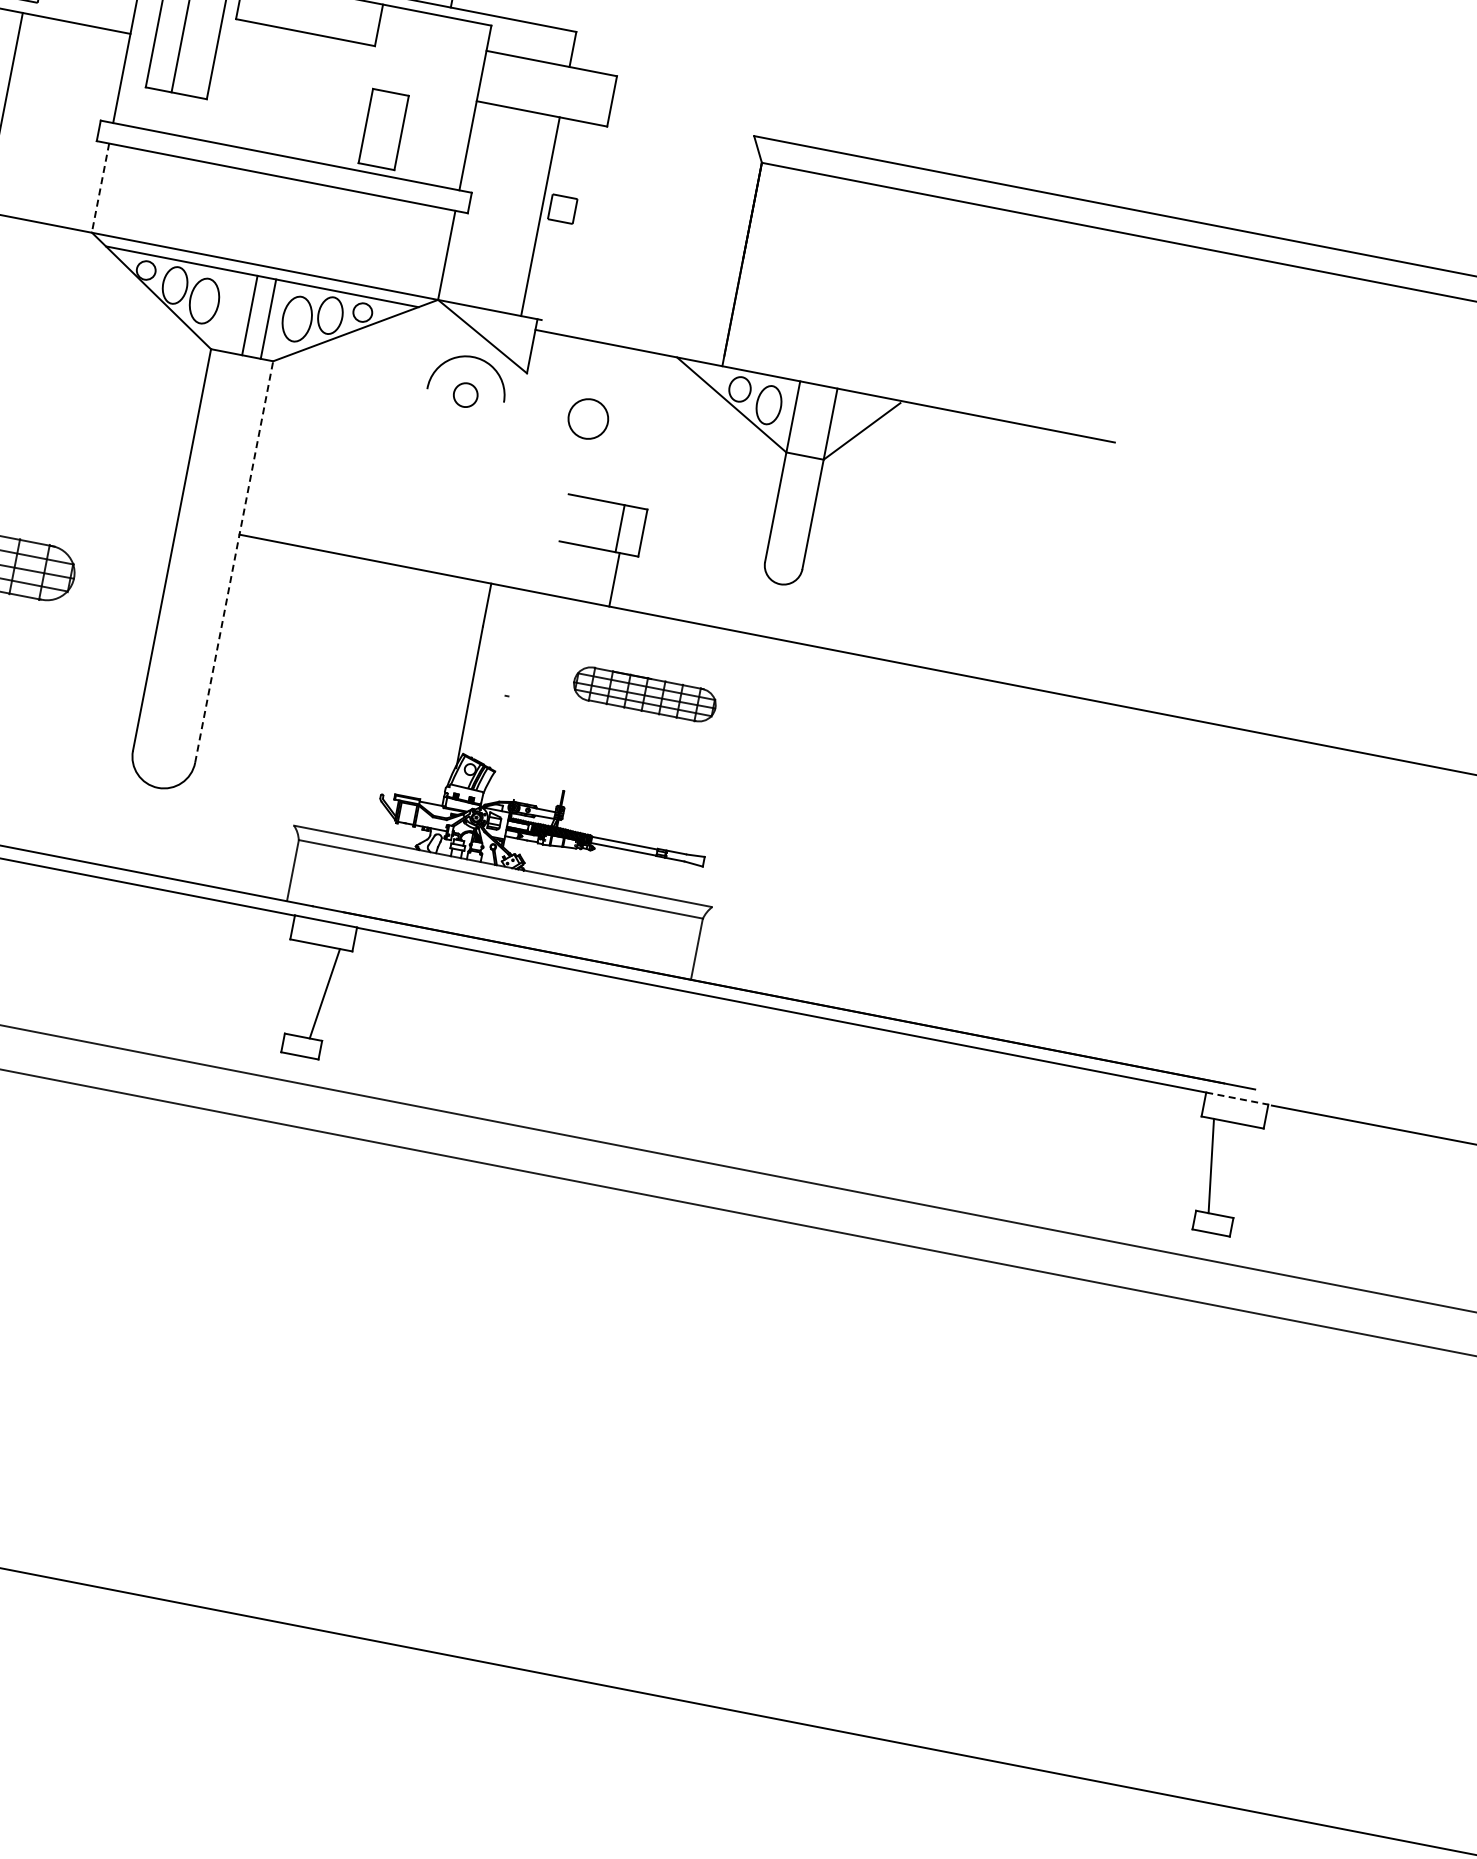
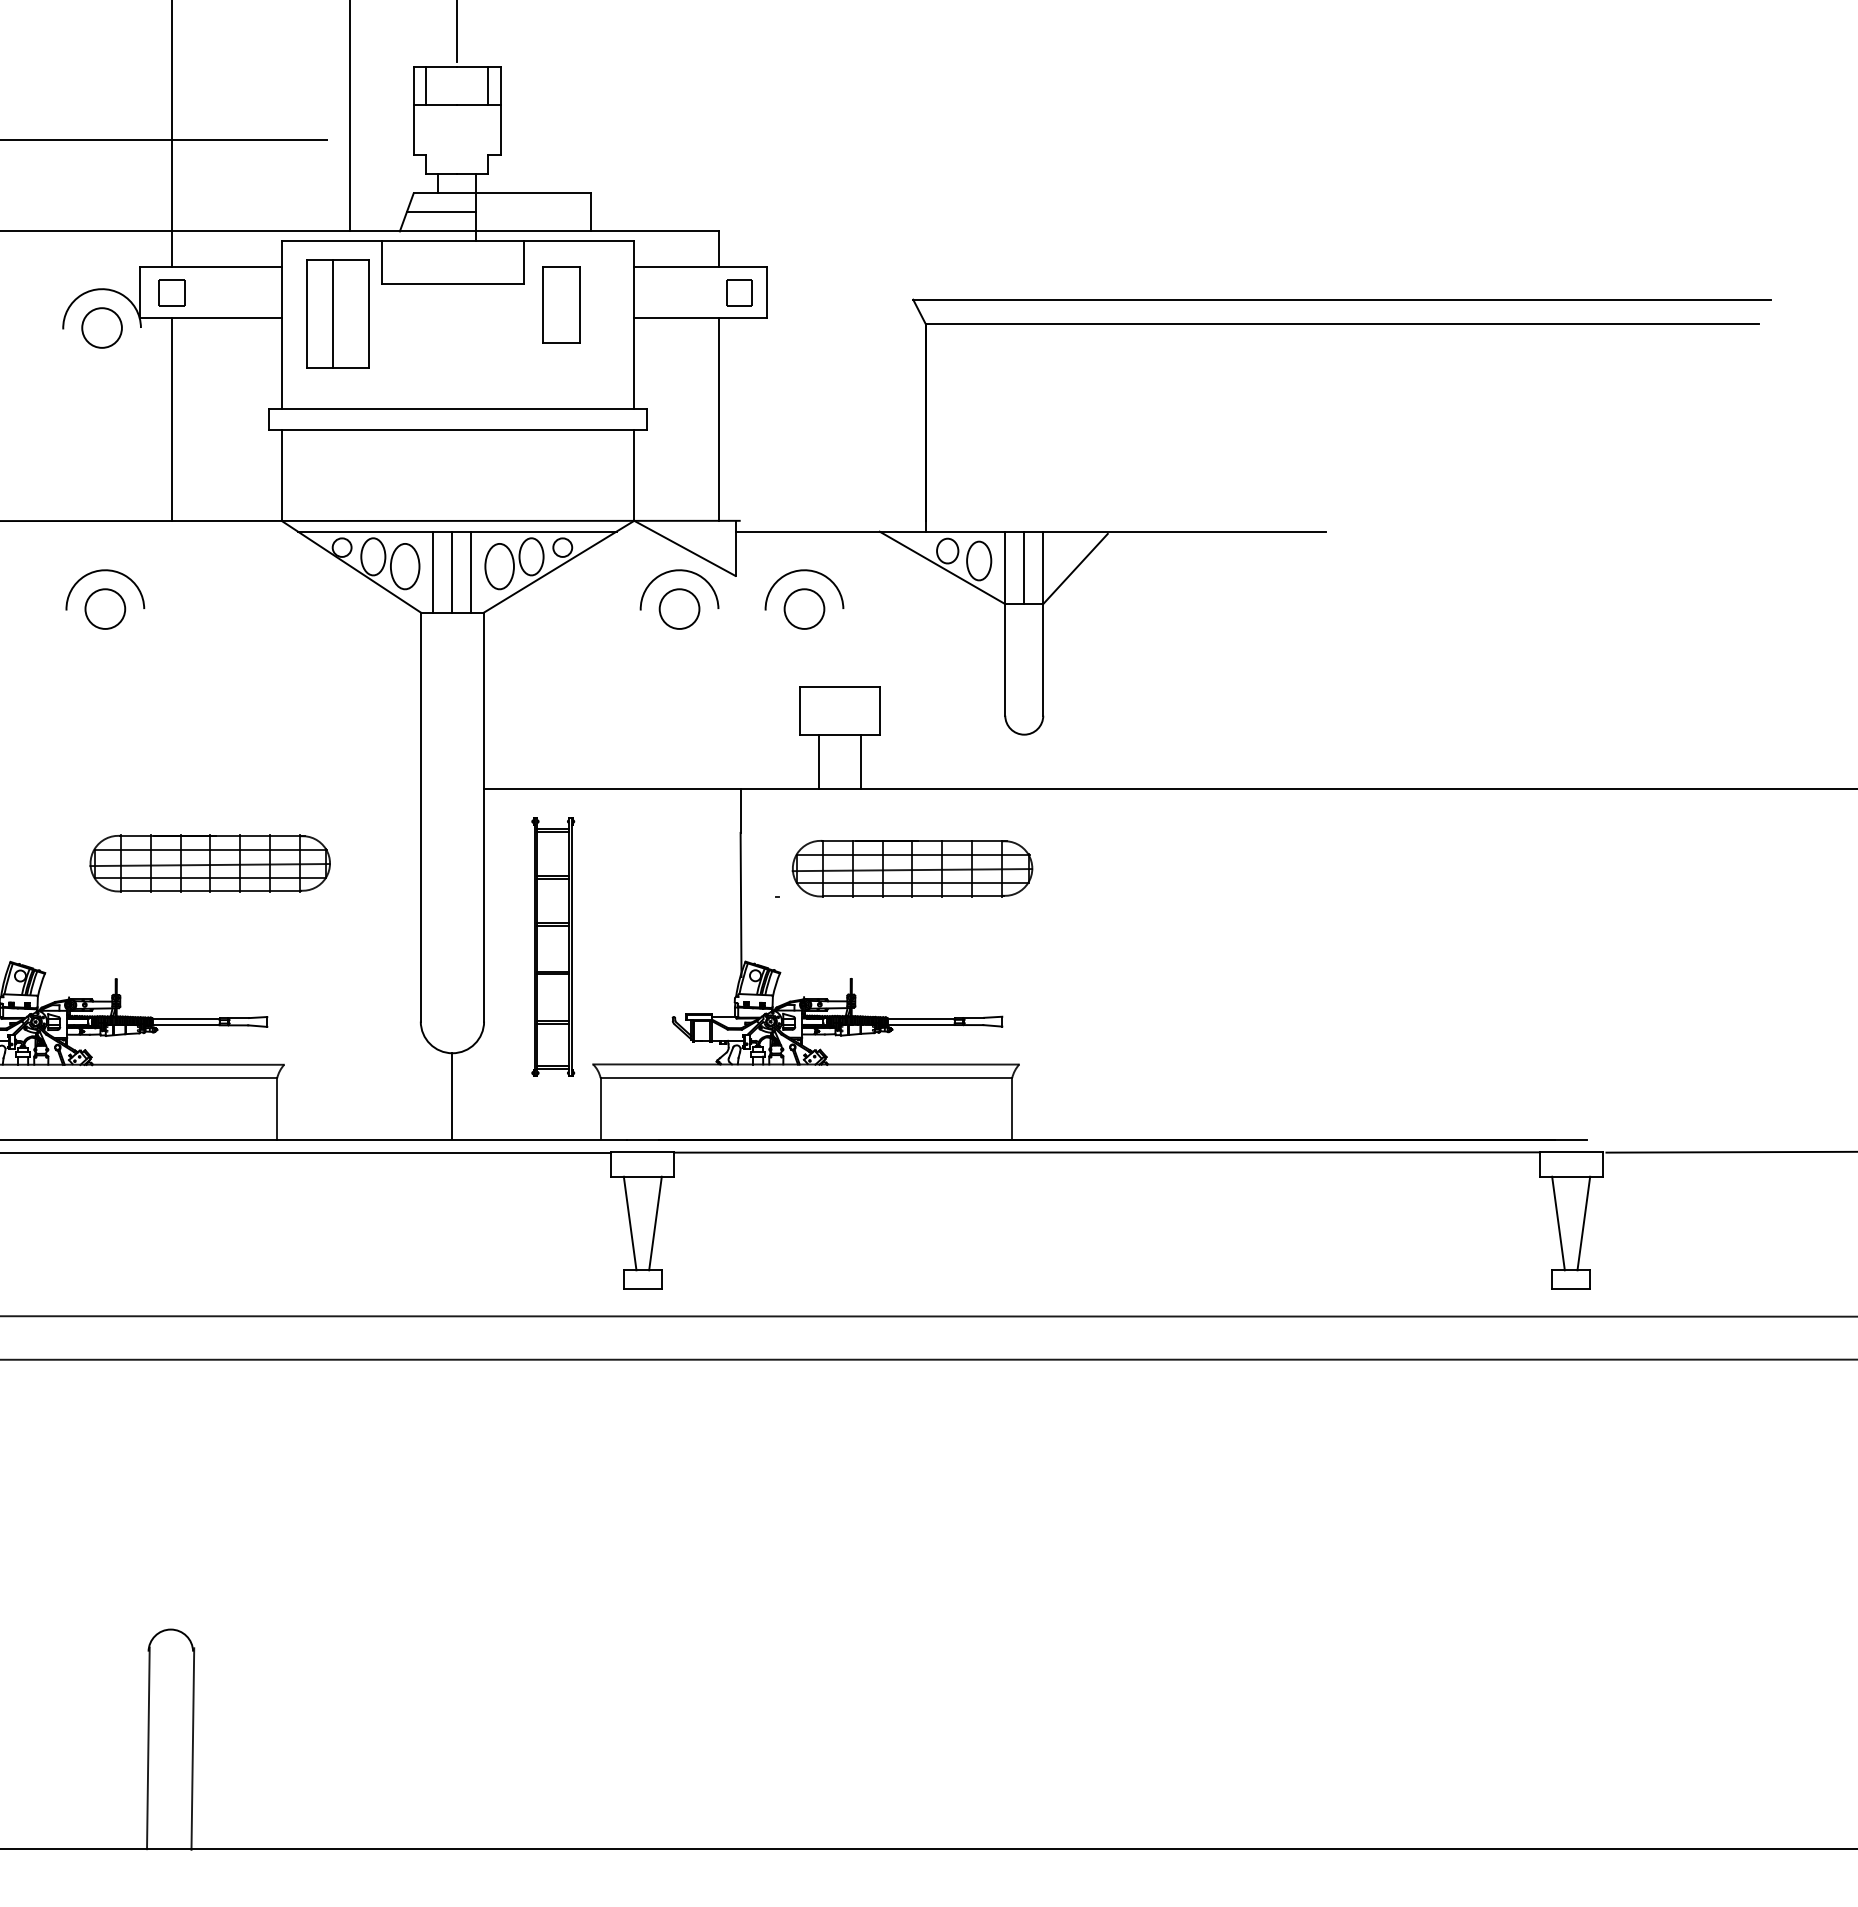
part: (383, 129) -> (561, 304), moved
line: (100, 188) -> (281, 475), dashed -> solid
part: (563, 208) -> (739, 292), moved
line: (231, 311) -> (433, 571), added
arc: (595, 382) -> (804, 571), added
circle: (465, 394) -> (679, 608), size x1.67
line: (812, 420) -> (1024, 567), added
line: (620, 528) -> (799, 710), moved
line: (234, 562) -> (484, 817), dashed -> solid
line: (573, 571) -> (818, 761), added
part: (644, 694) -> (912, 868), size x1.67
part: (277, 702) -> (553, 946), added
line: (150, 829) -> (452, 1095), added
line: (299, 988) -> (629, 1223), added
line: (1237, 1098) -> (1571, 1152), dashed -> solid
line: (1235, 1170) -> (1583, 1223), added

